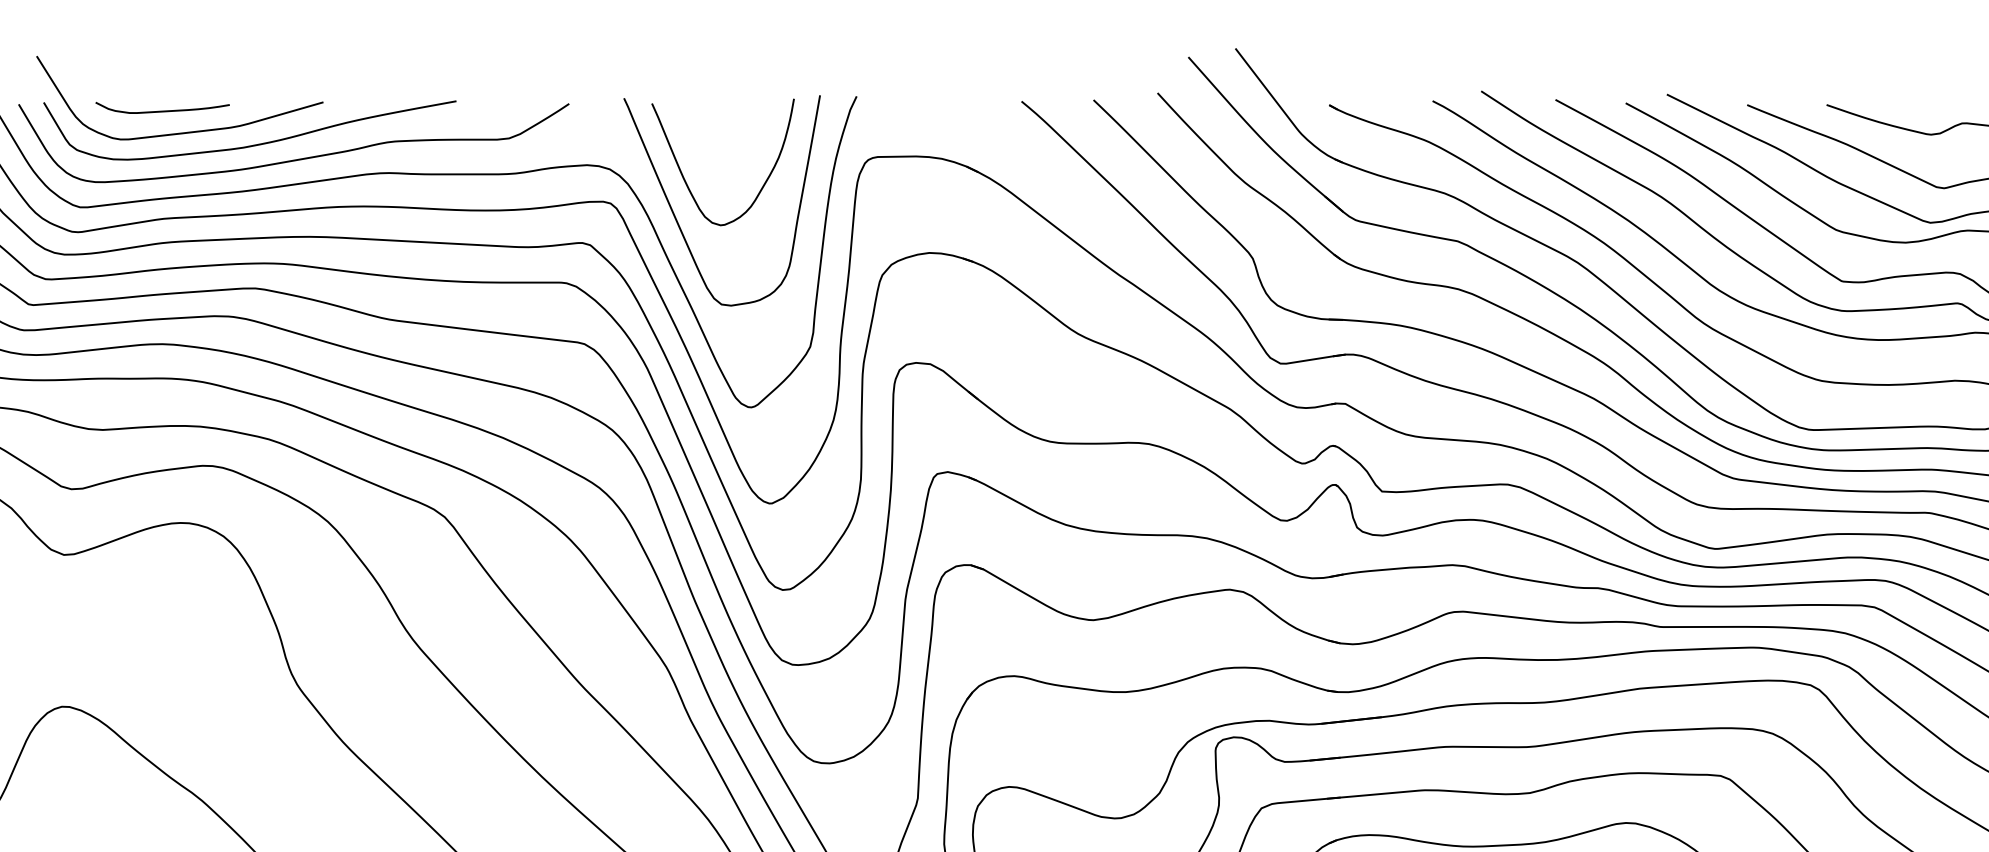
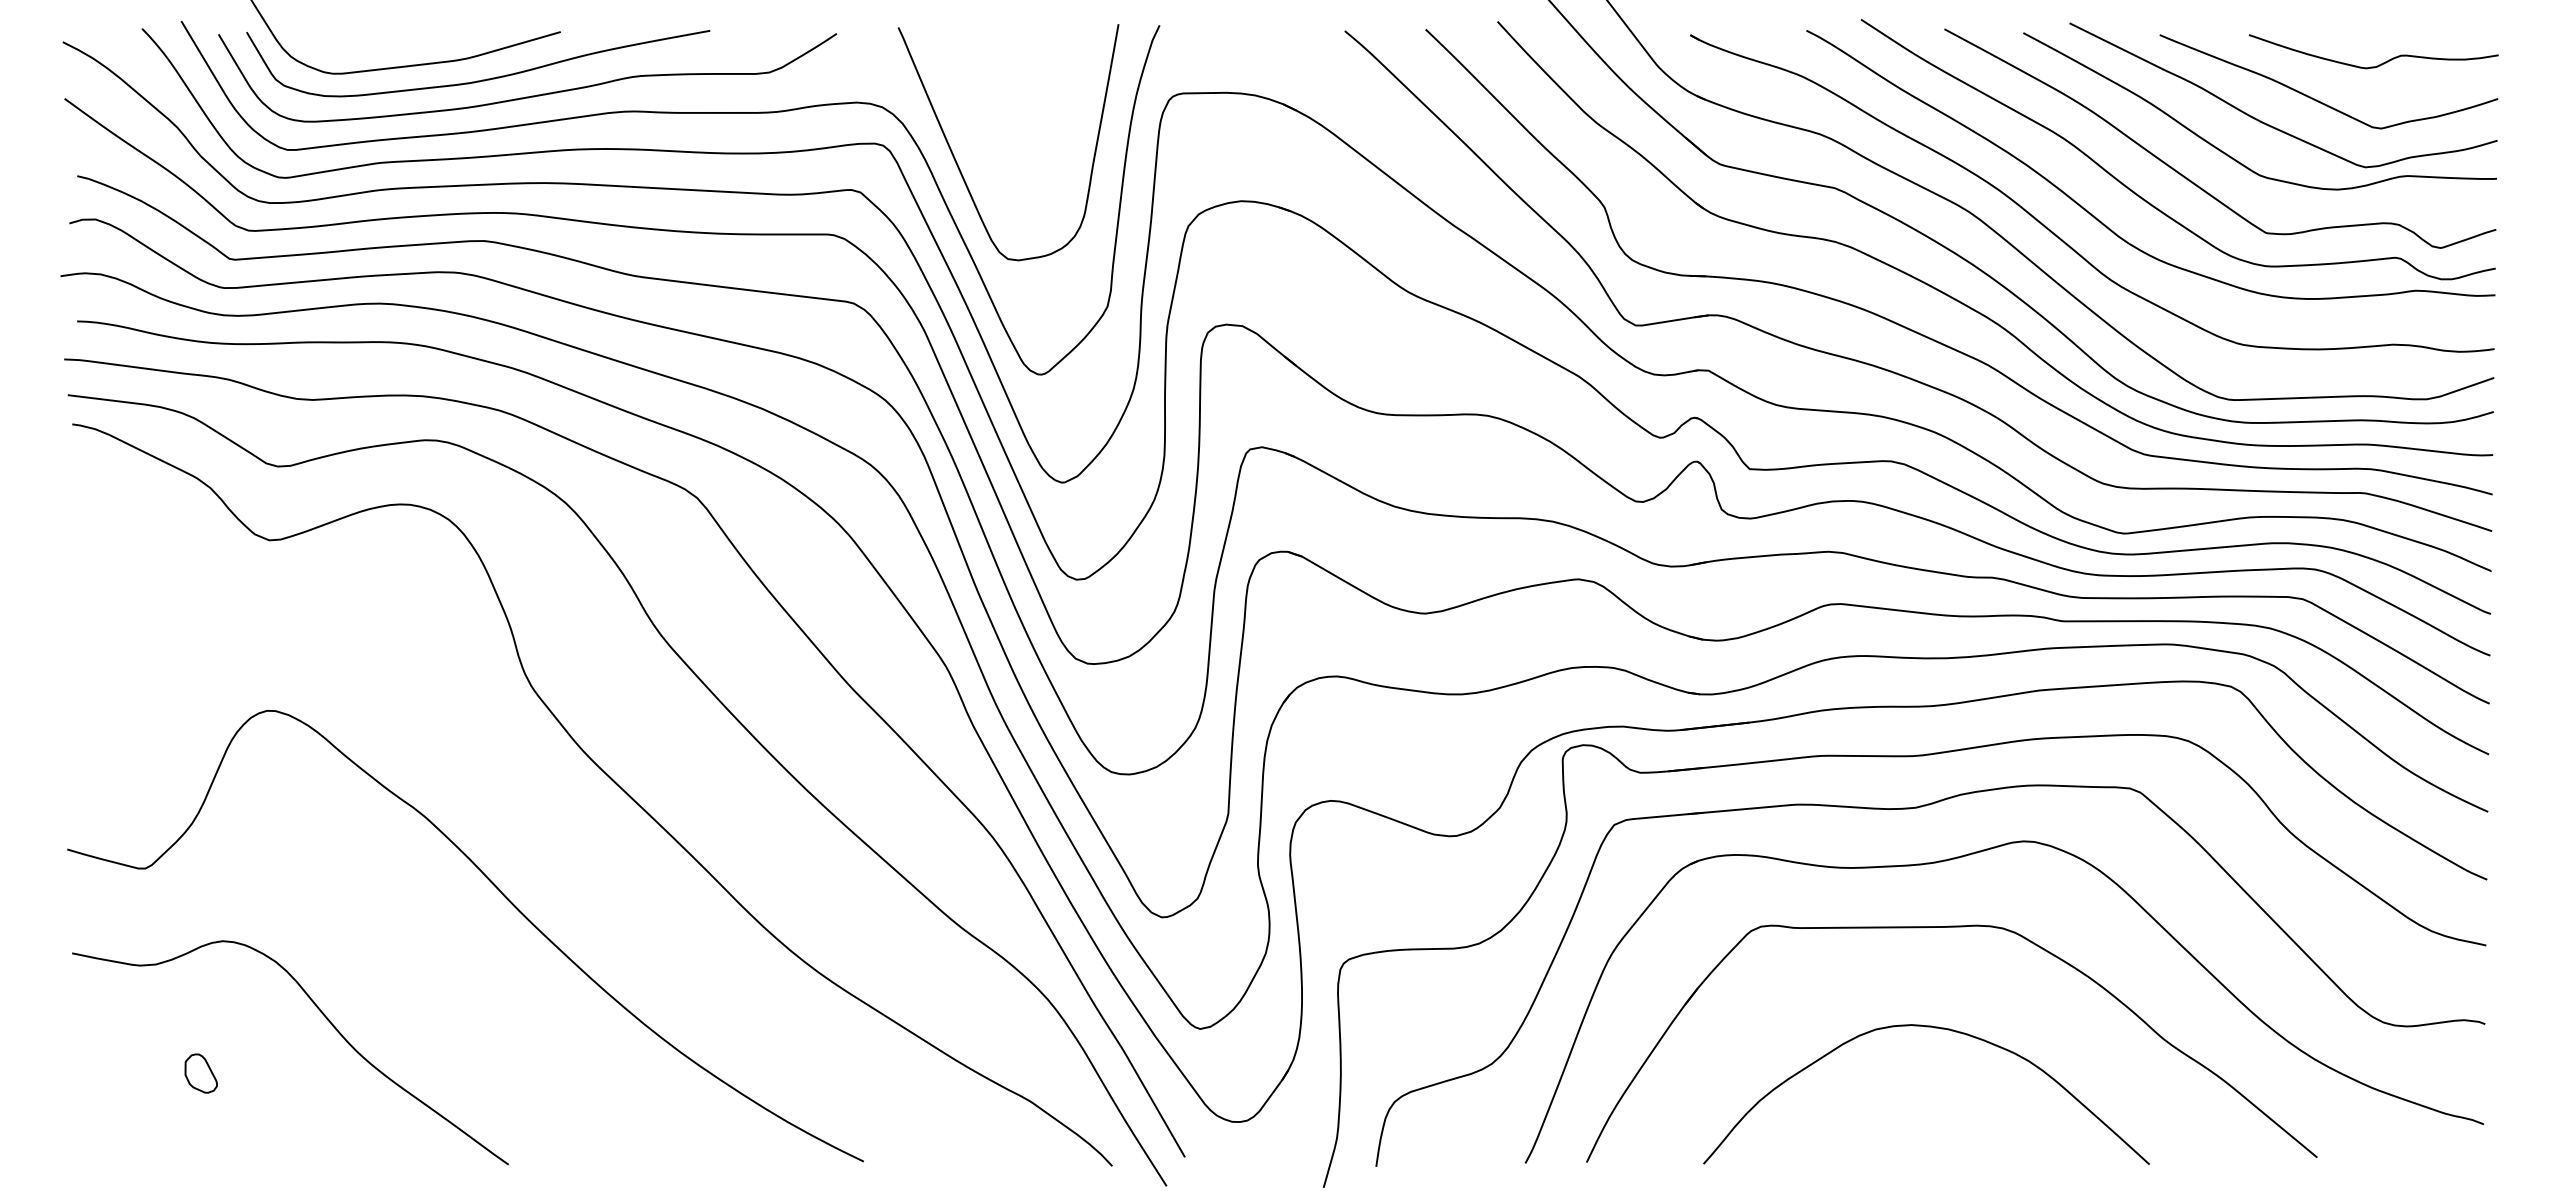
curve: (162, 110) -> (379, 41), removed
curve: (683, 175) -> (965, 114), removed

